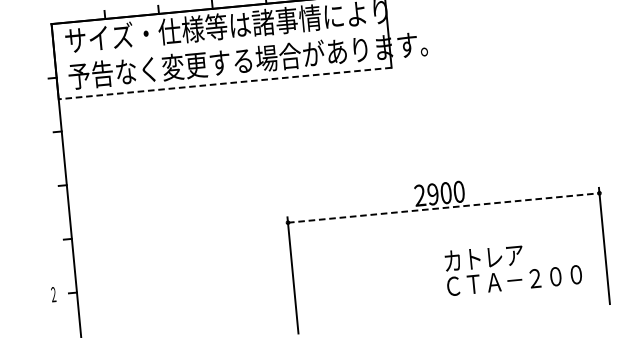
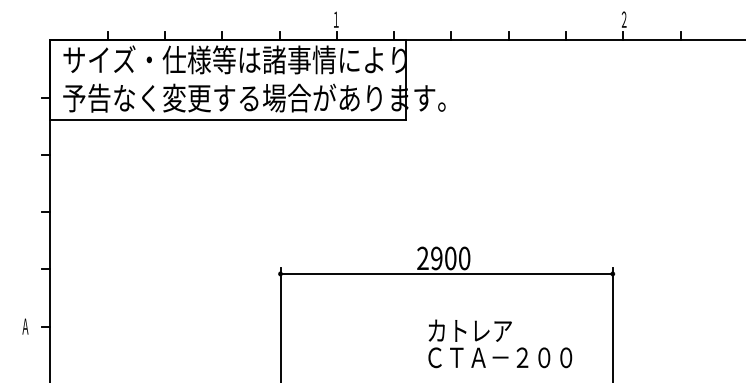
line: (224, 83) -> (227, 120), dashed -> solid
line: (444, 207) -> (447, 273), dashed -> solid
text: (513, 267) -> (500, 343), moved
text: (53, 294) -> (25, 326), ２ -> Ａ

